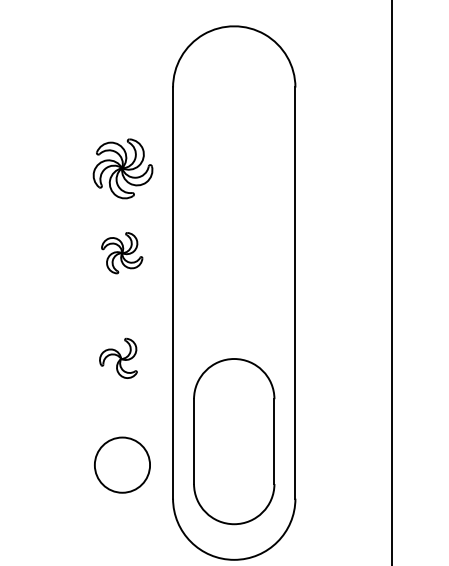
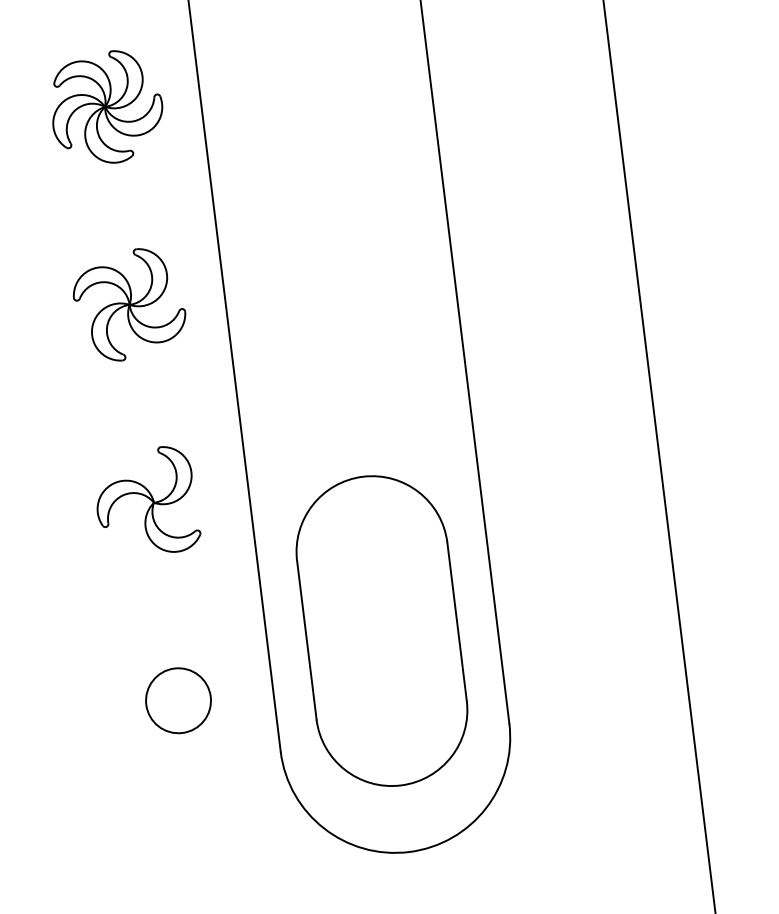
part: (122, 168) -> (105, 107), moved
part: (121, 252) -> (127, 303), size x1.43
part: (118, 358) -> (146, 502), size x1.43
circle: (122, 464) -> (178, 699), size x0.62

